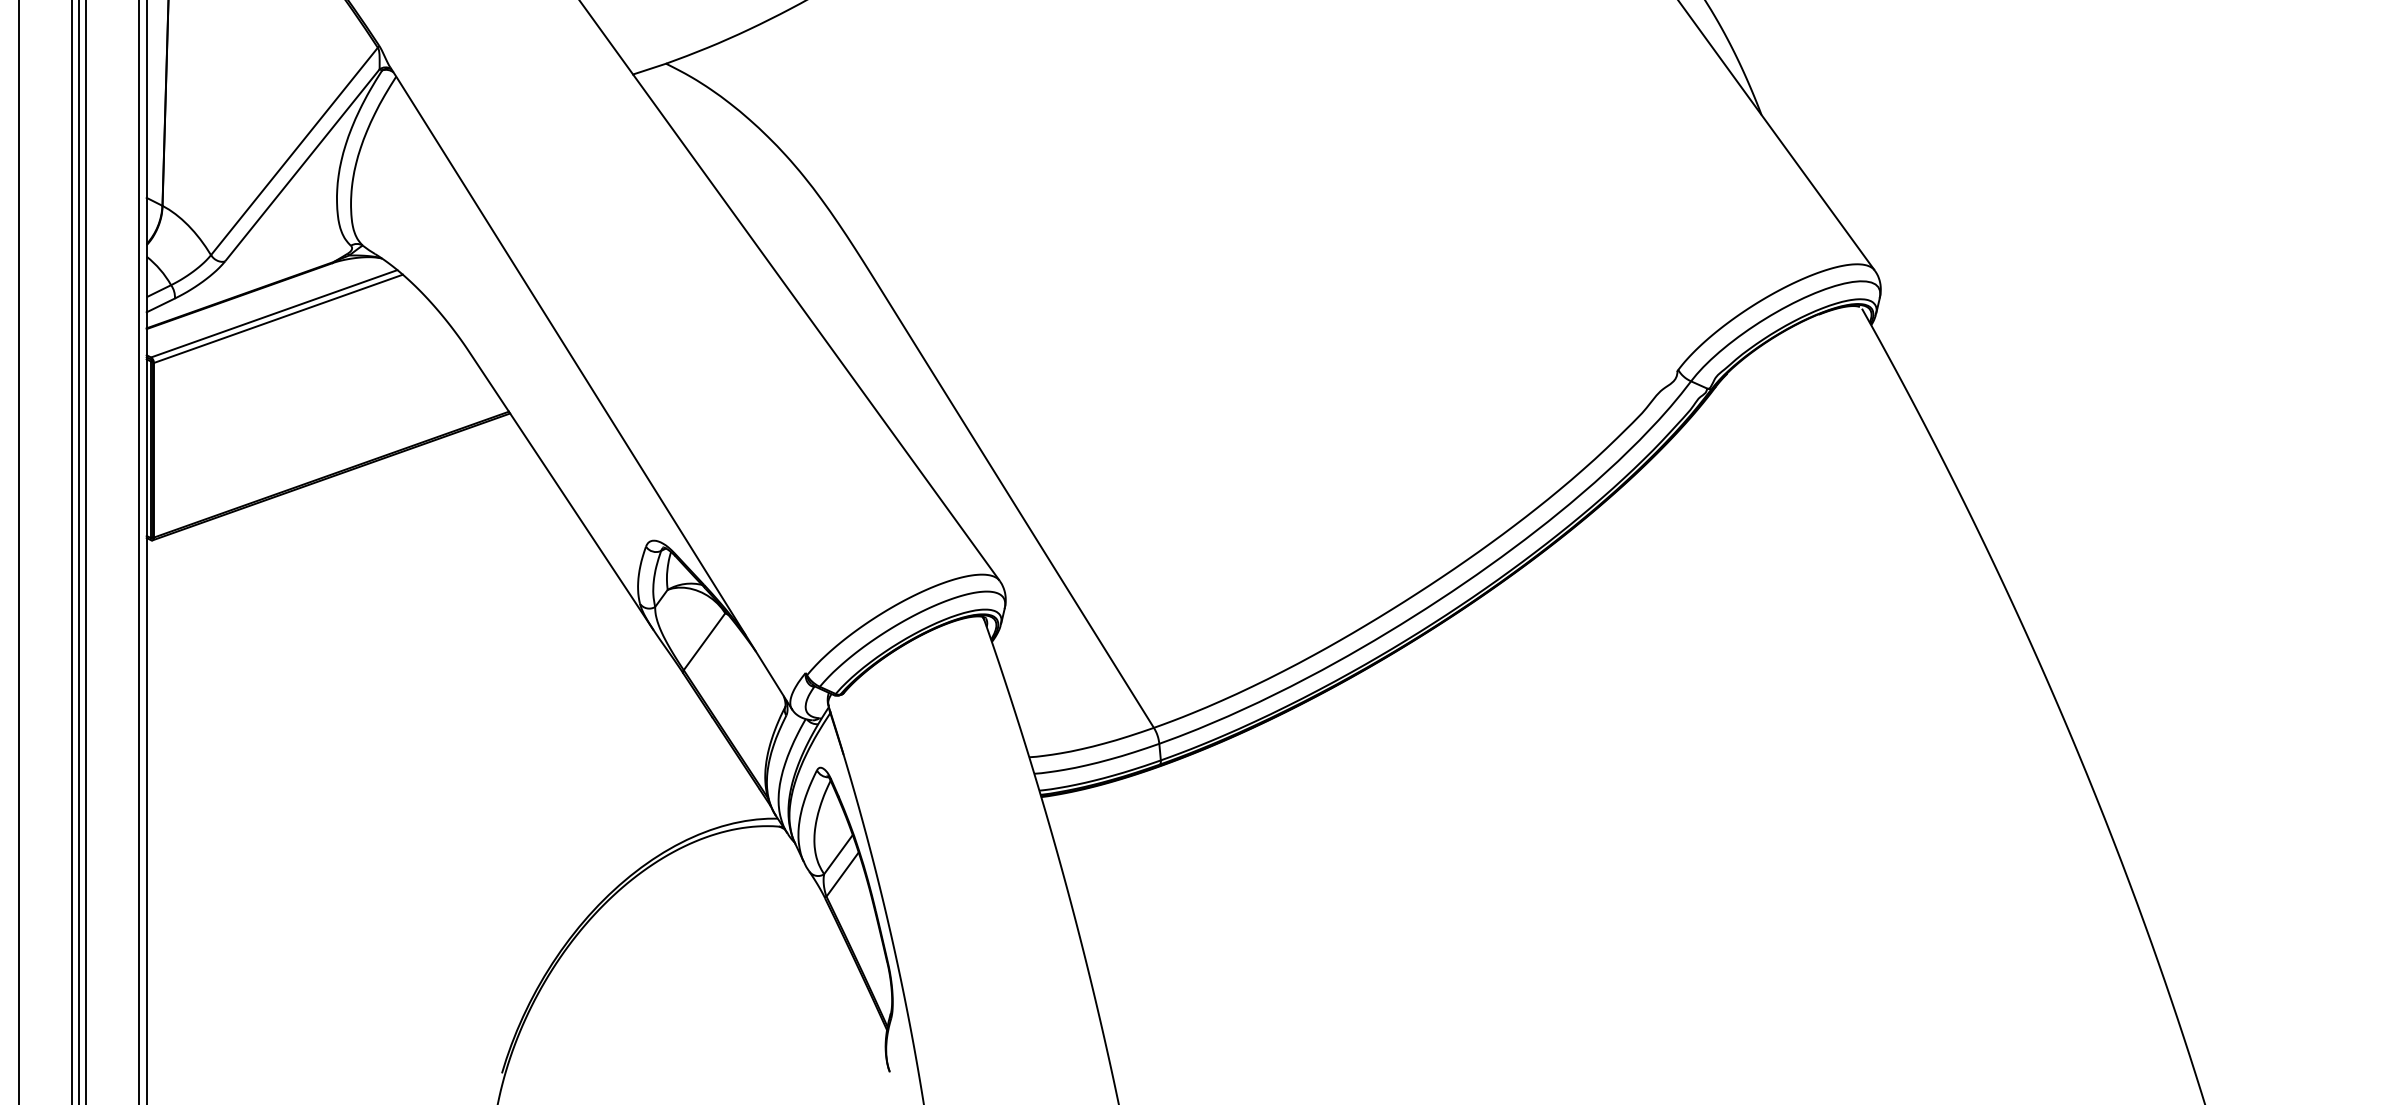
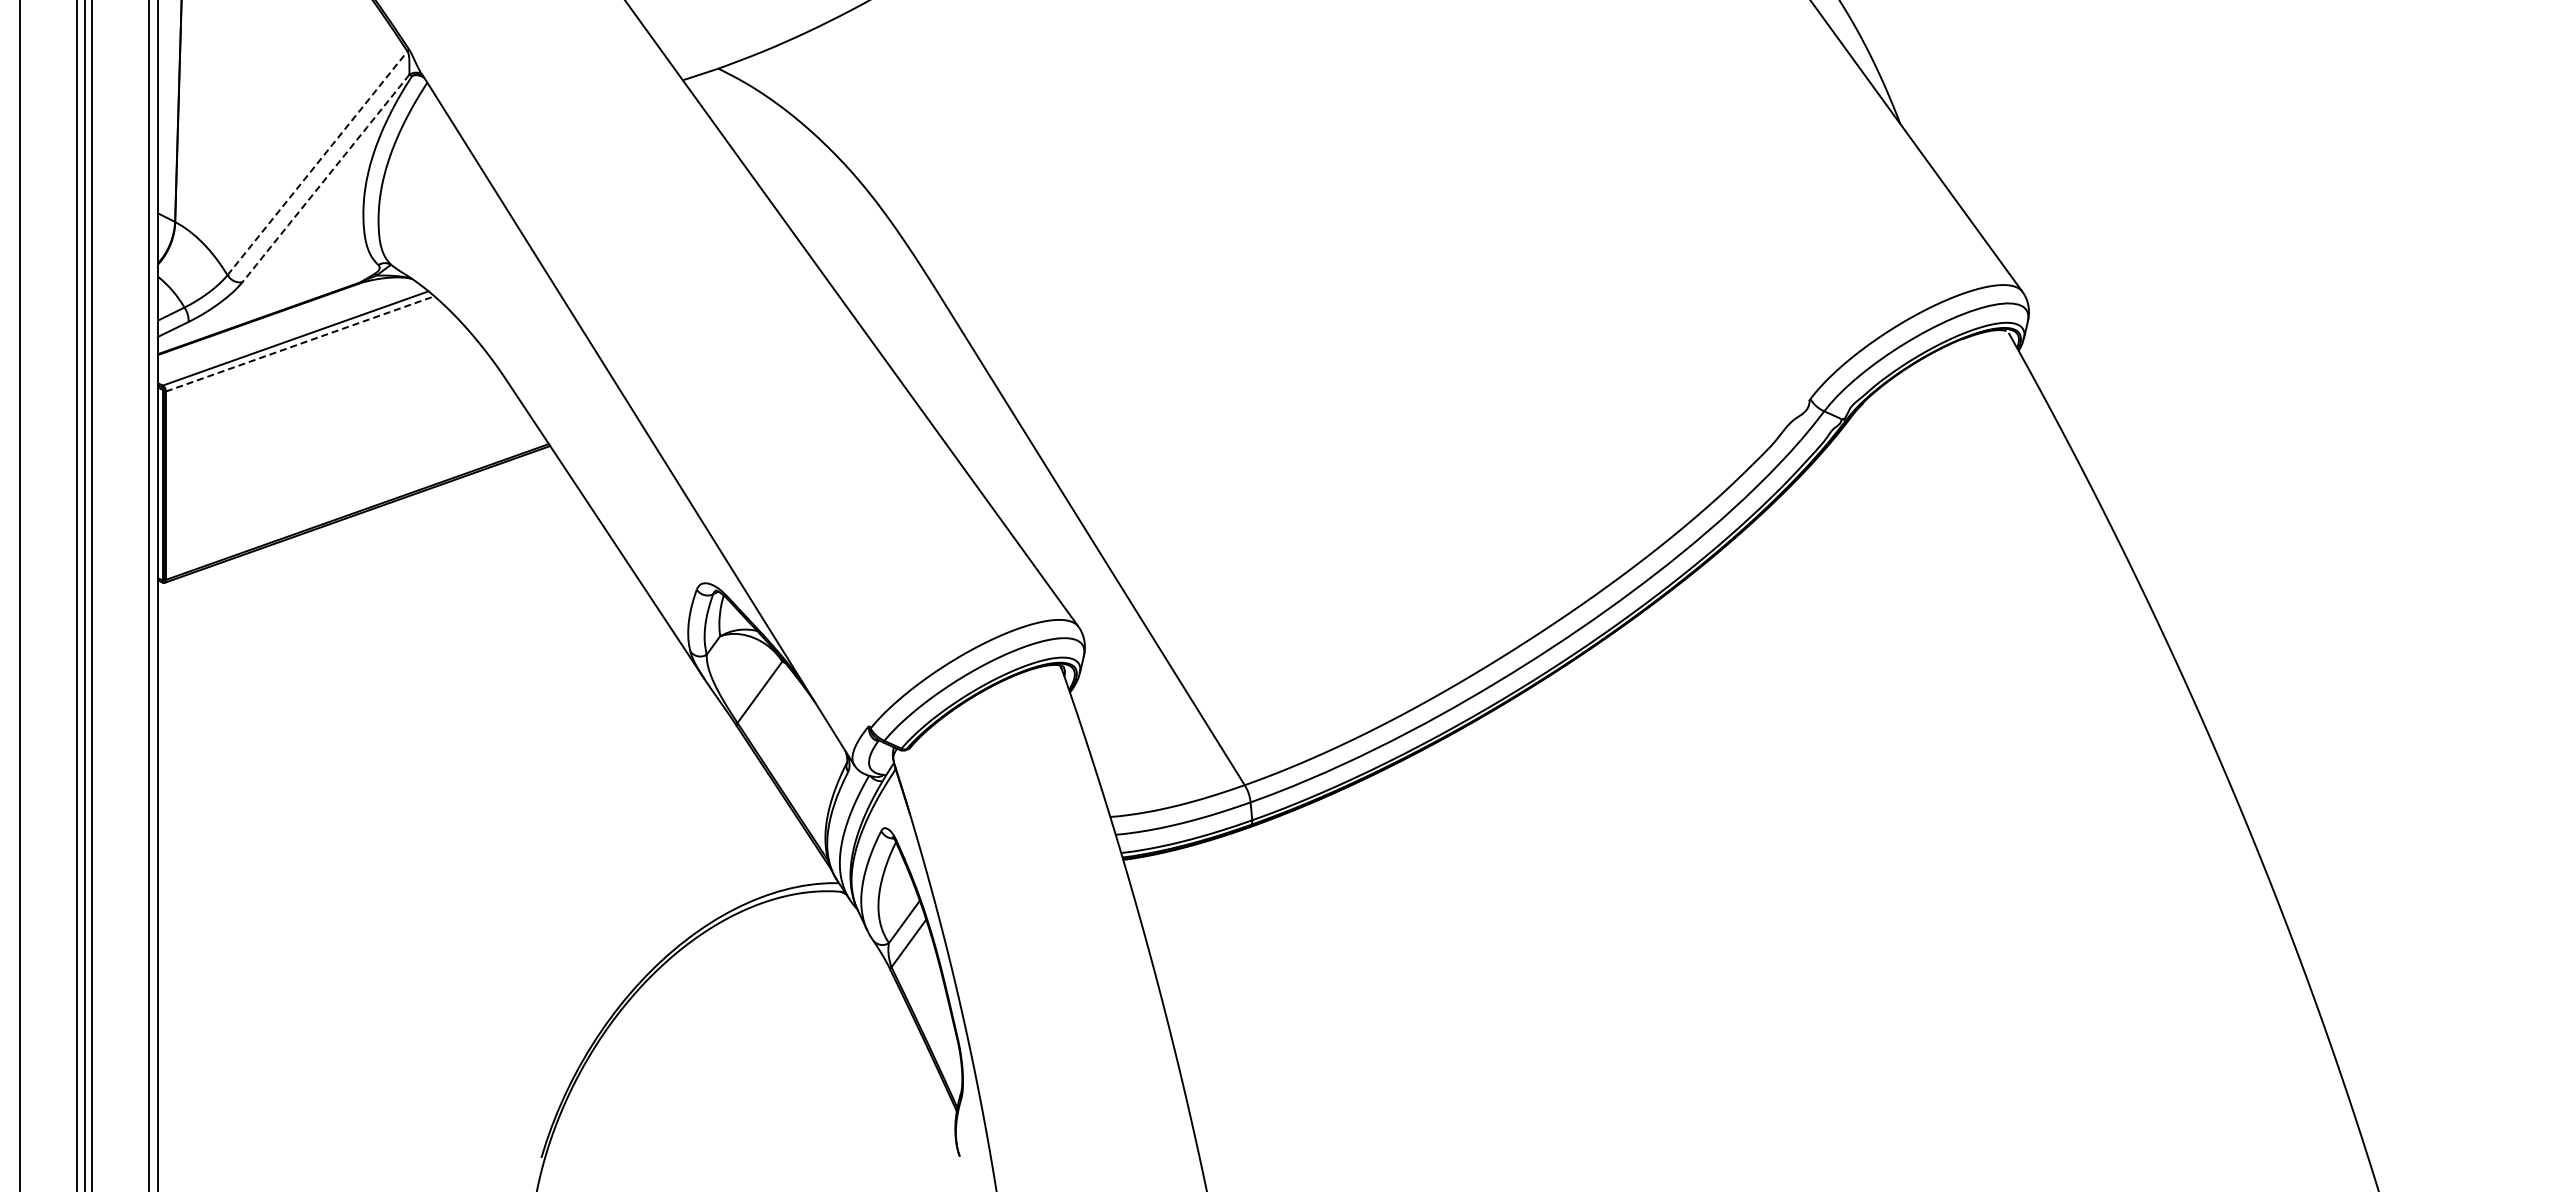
line: (293, 152) -> (316, 164), solid -> dashed
line: (302, 164) -> (326, 177), solid -> dashed
line: (278, 318) -> (300, 343), solid -> dashed

